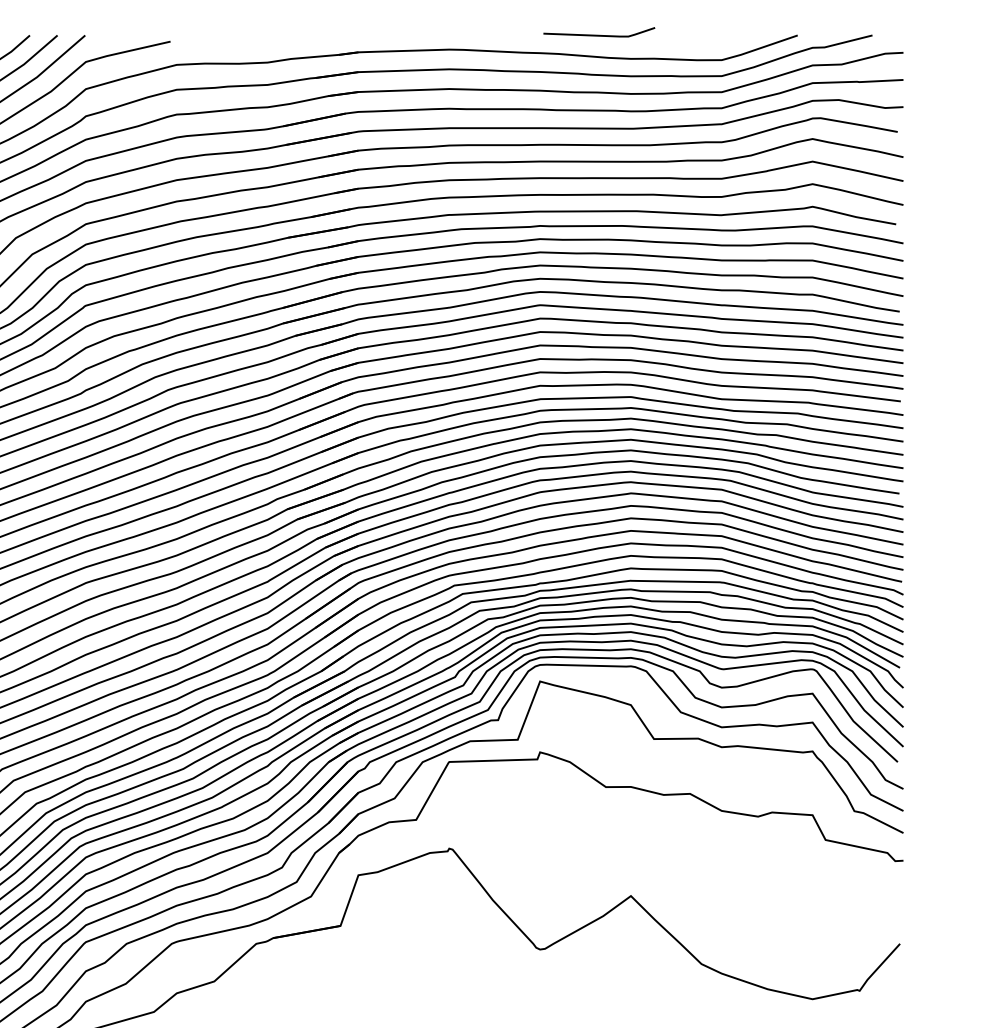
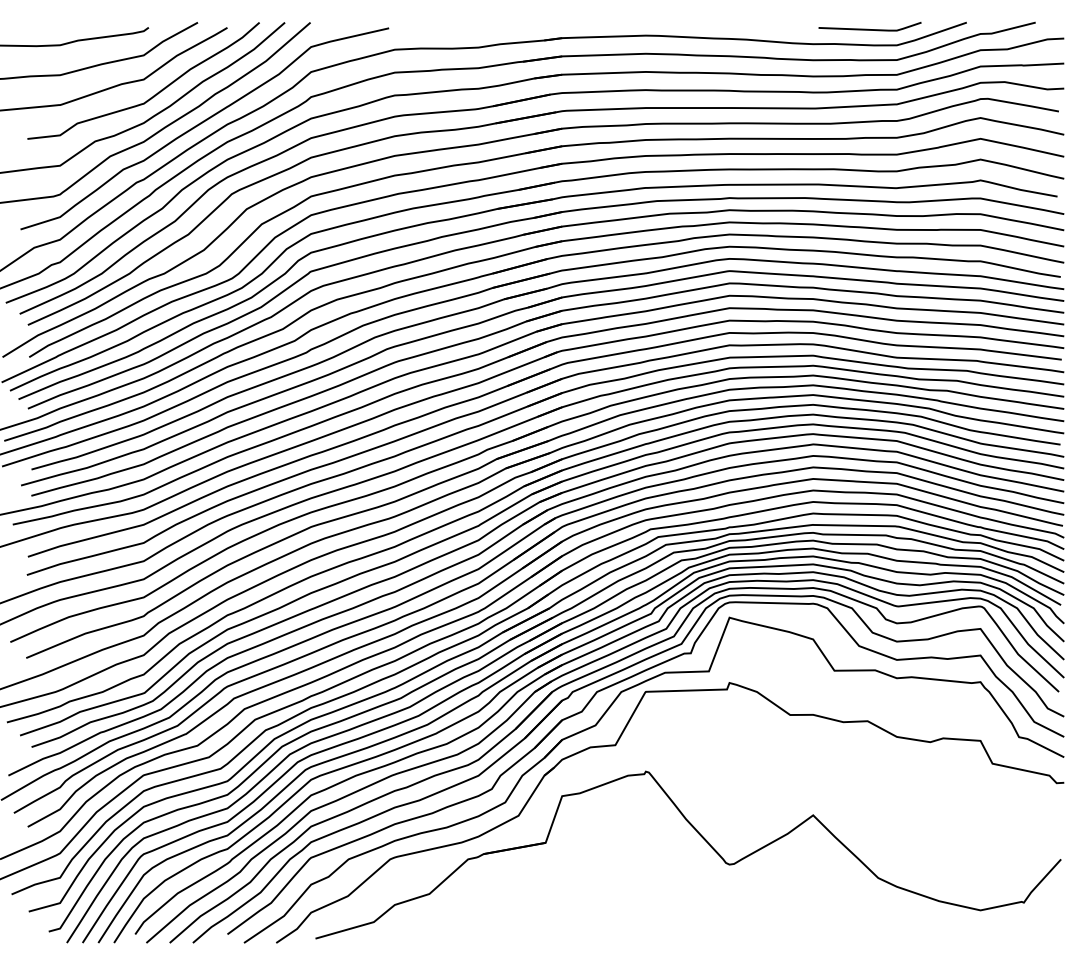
line: (597, 34) -> (868, 28), moved

